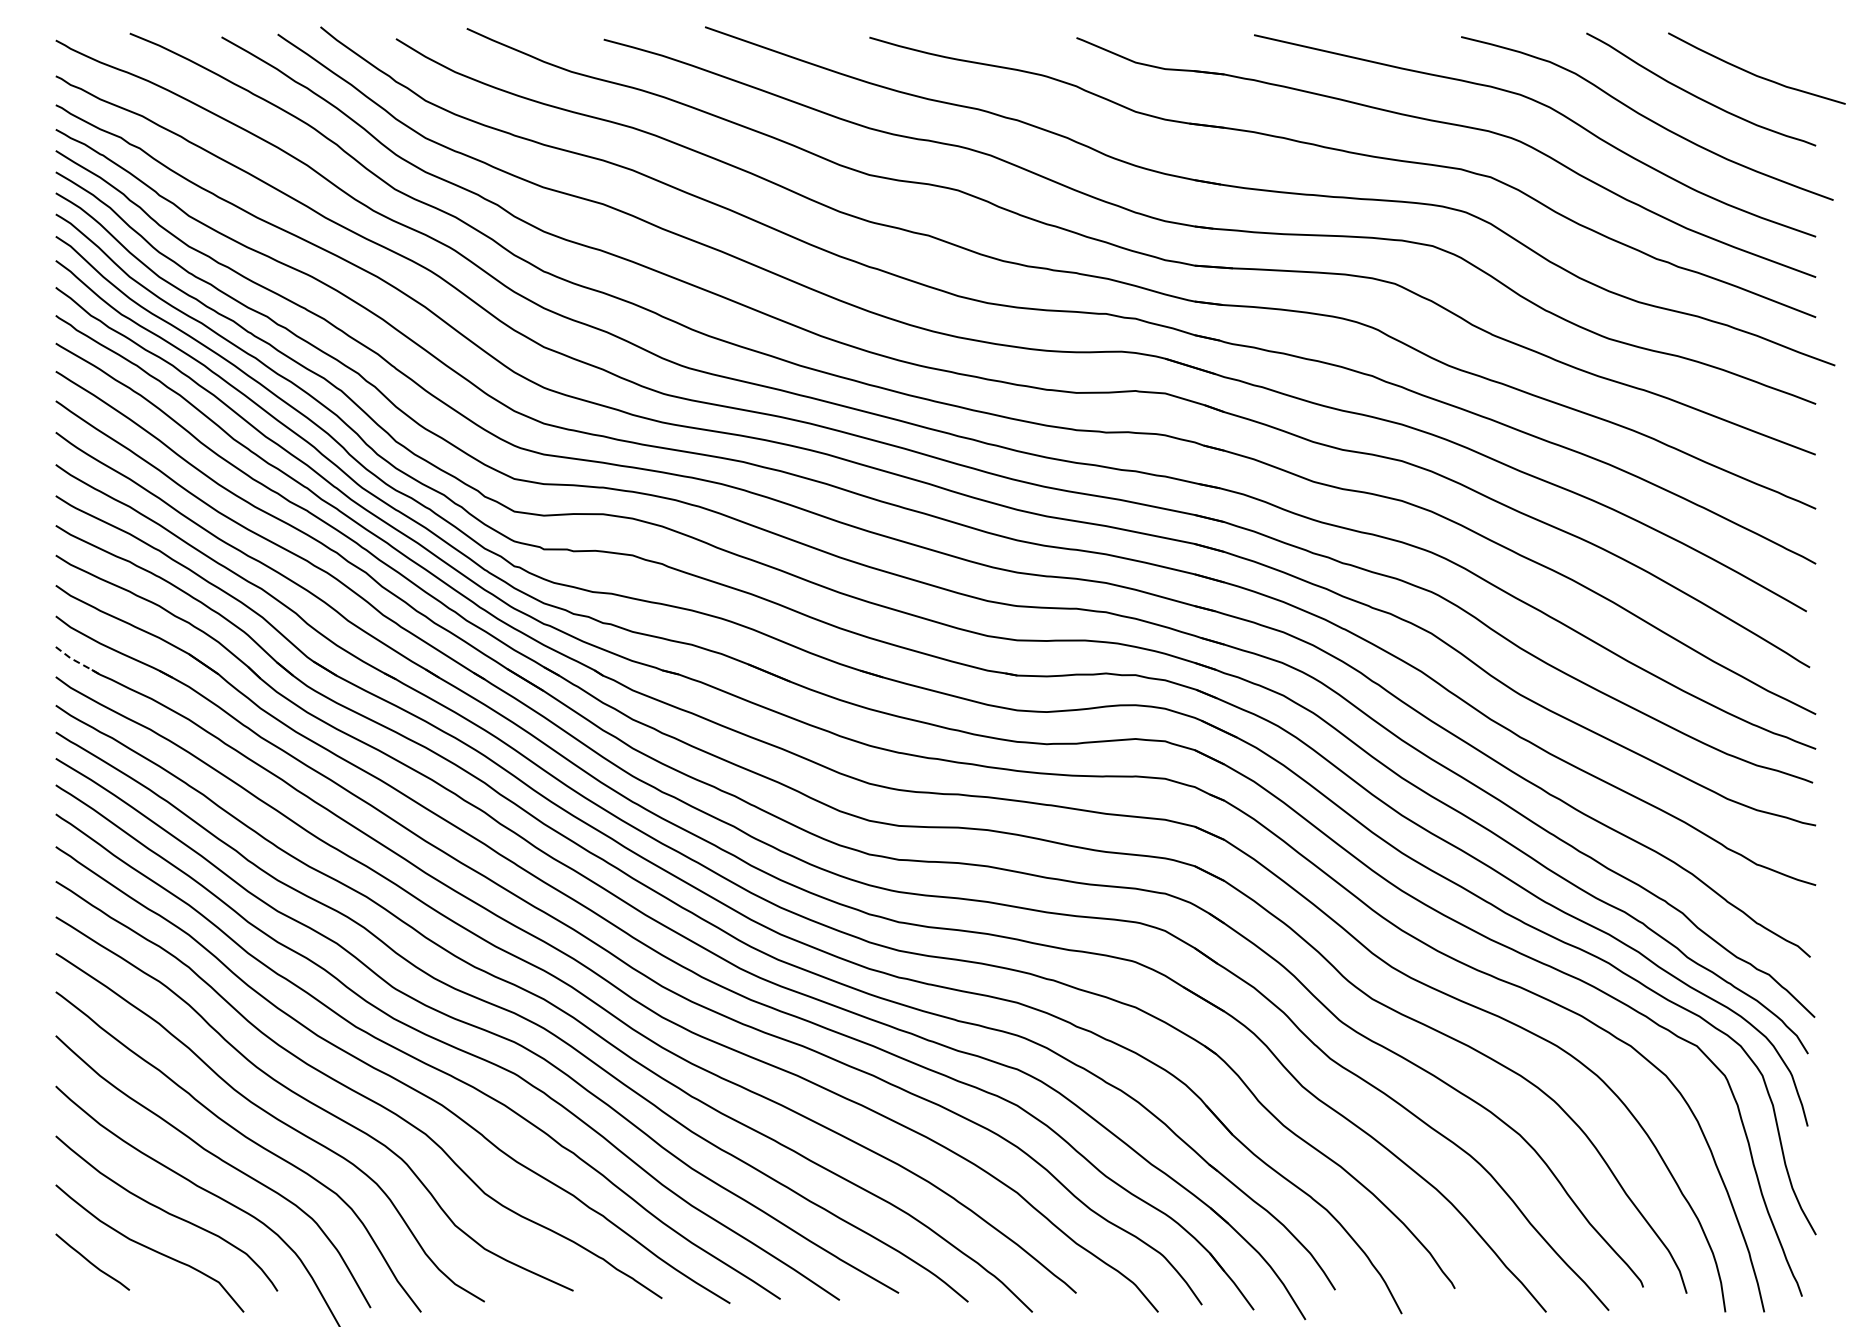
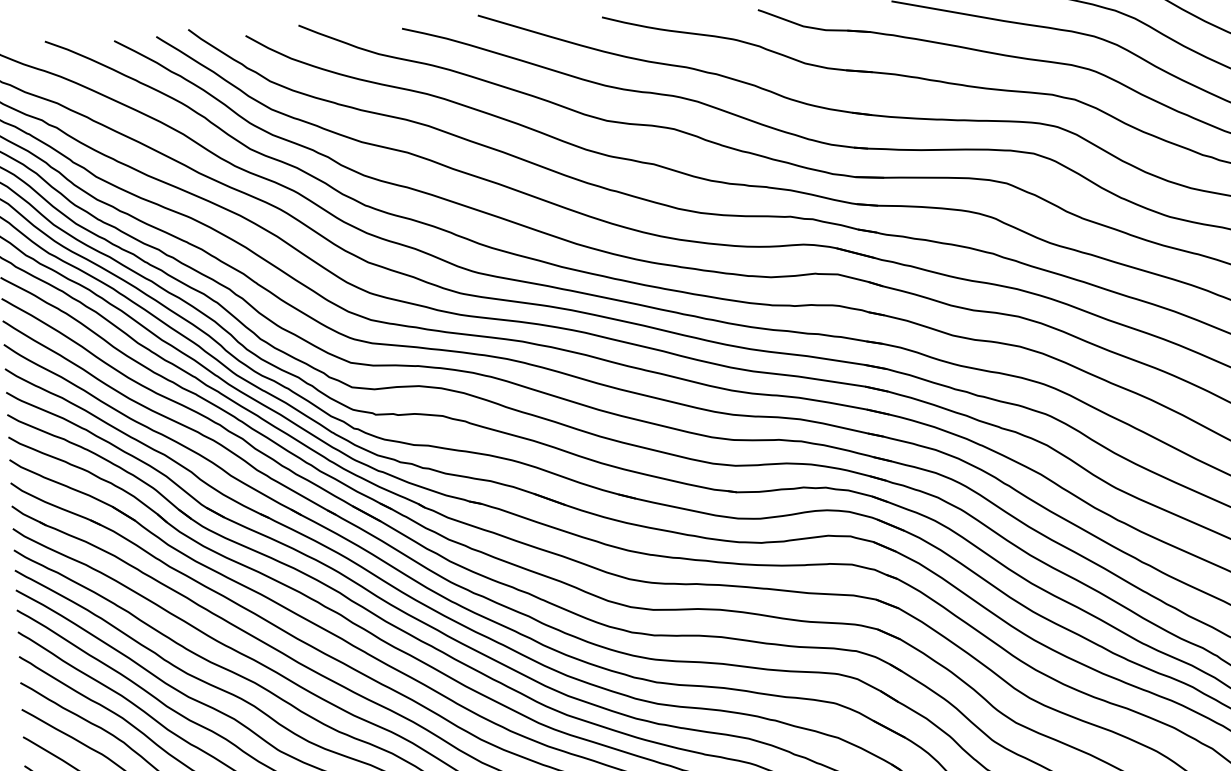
line: (77, 661) -> (28, 516), dashed -> solid

